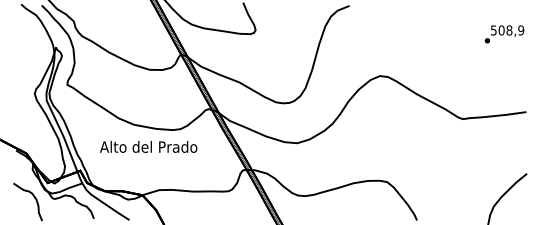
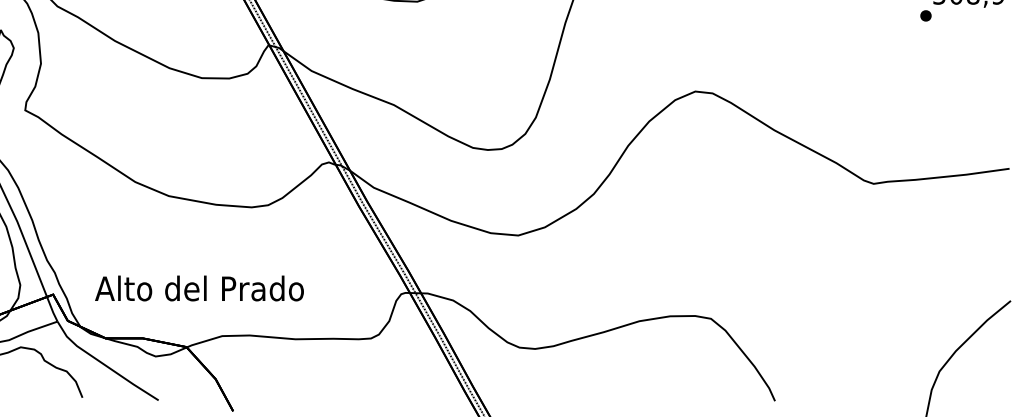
text: (148, 146) -> (199, 287), moved

